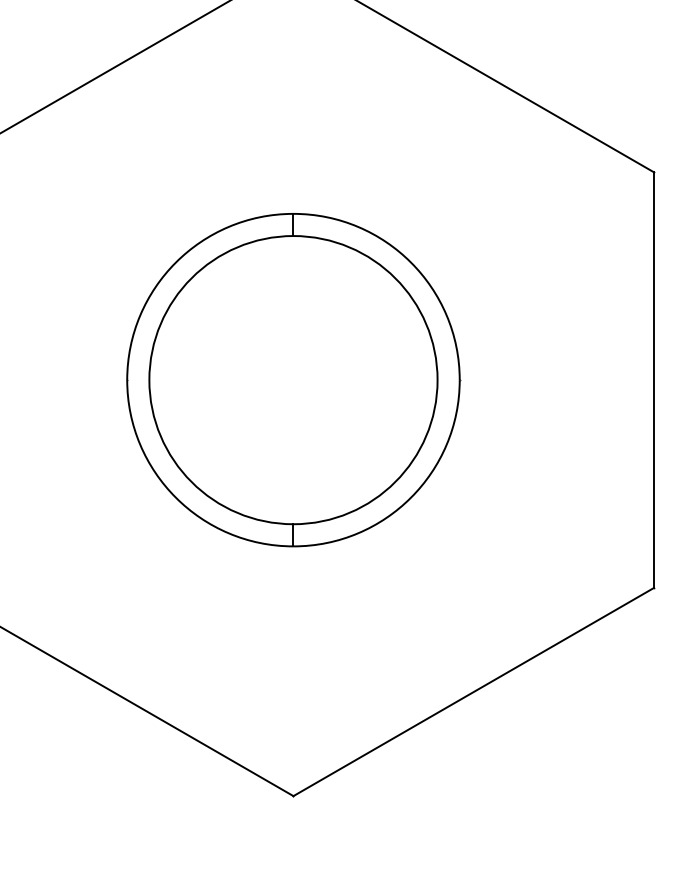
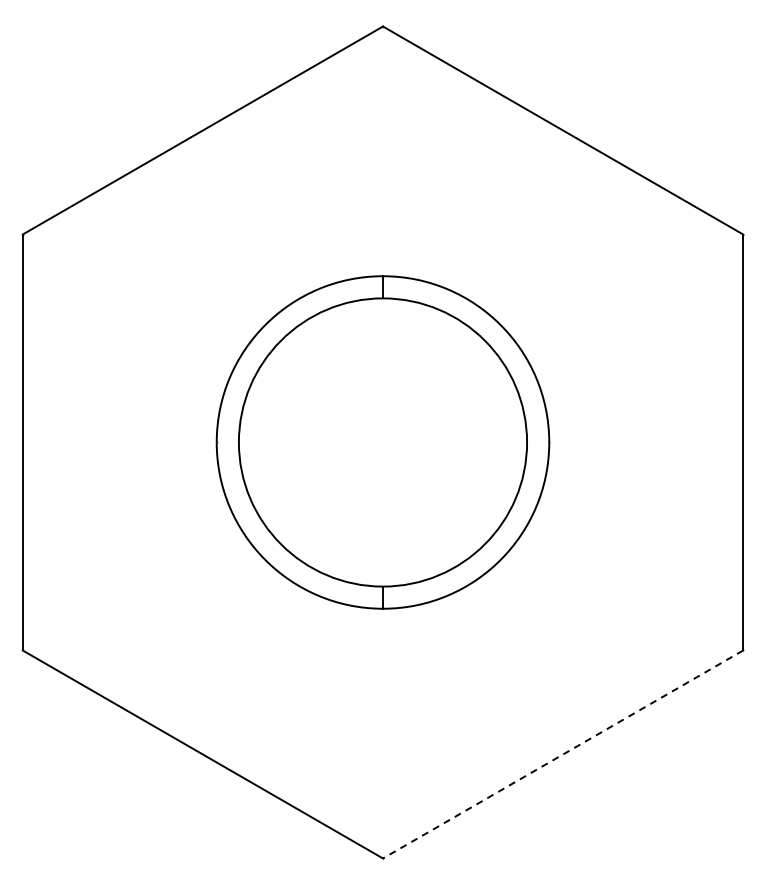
line: (473, 692) -> (563, 754), solid -> dashed

